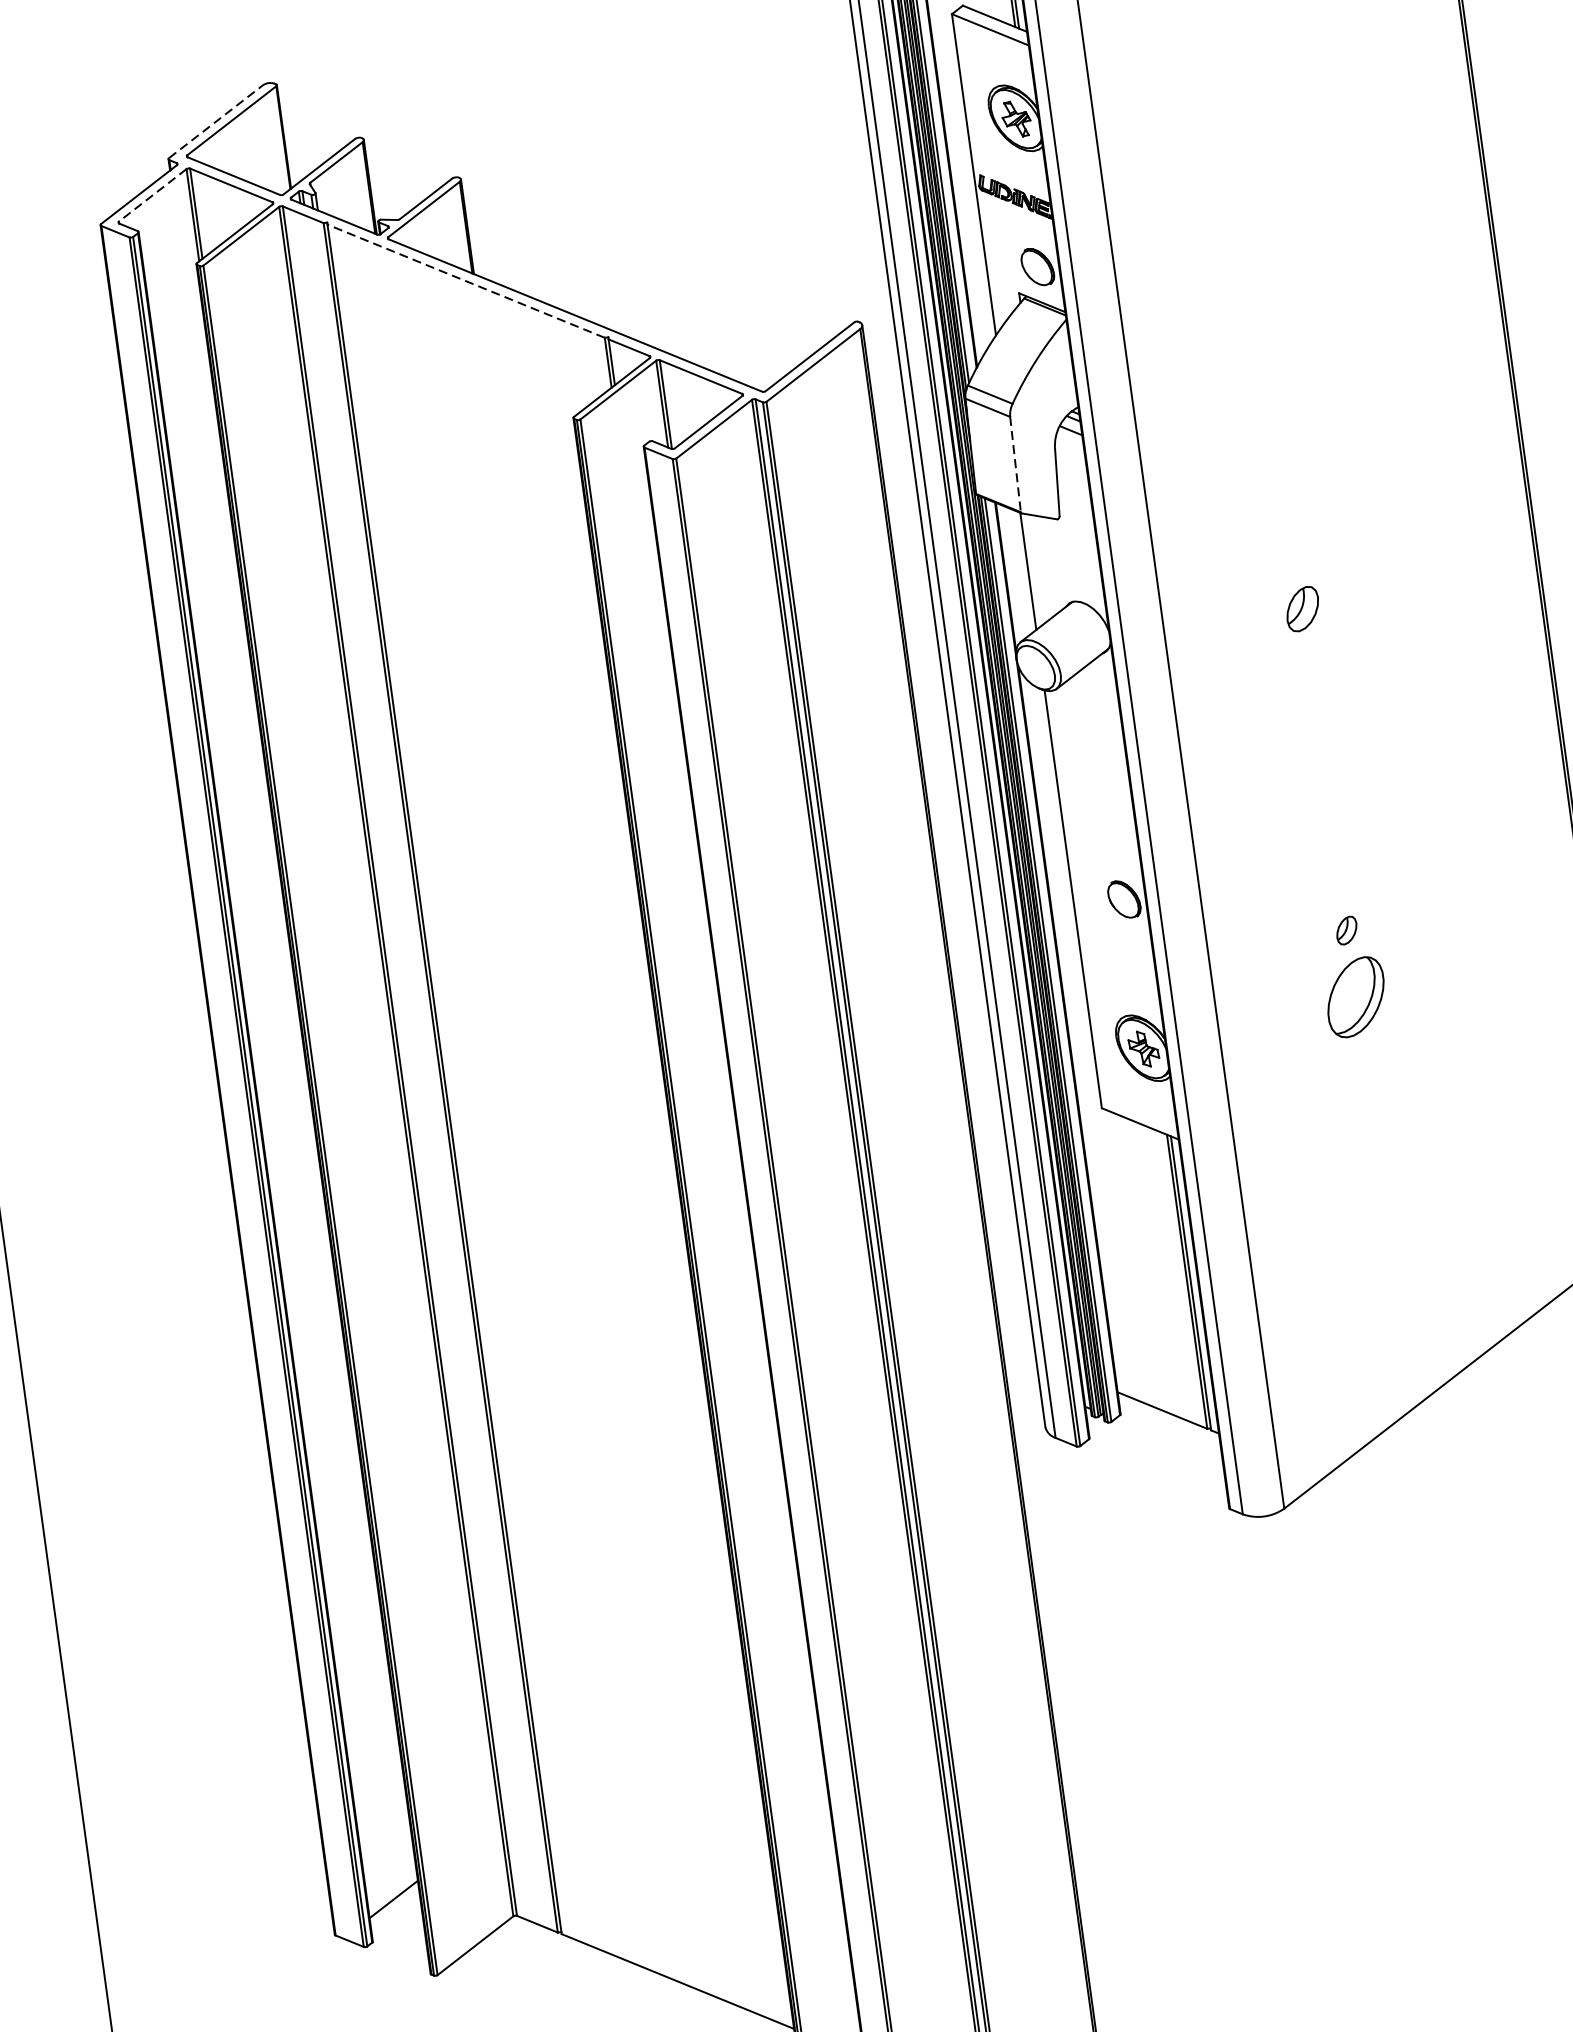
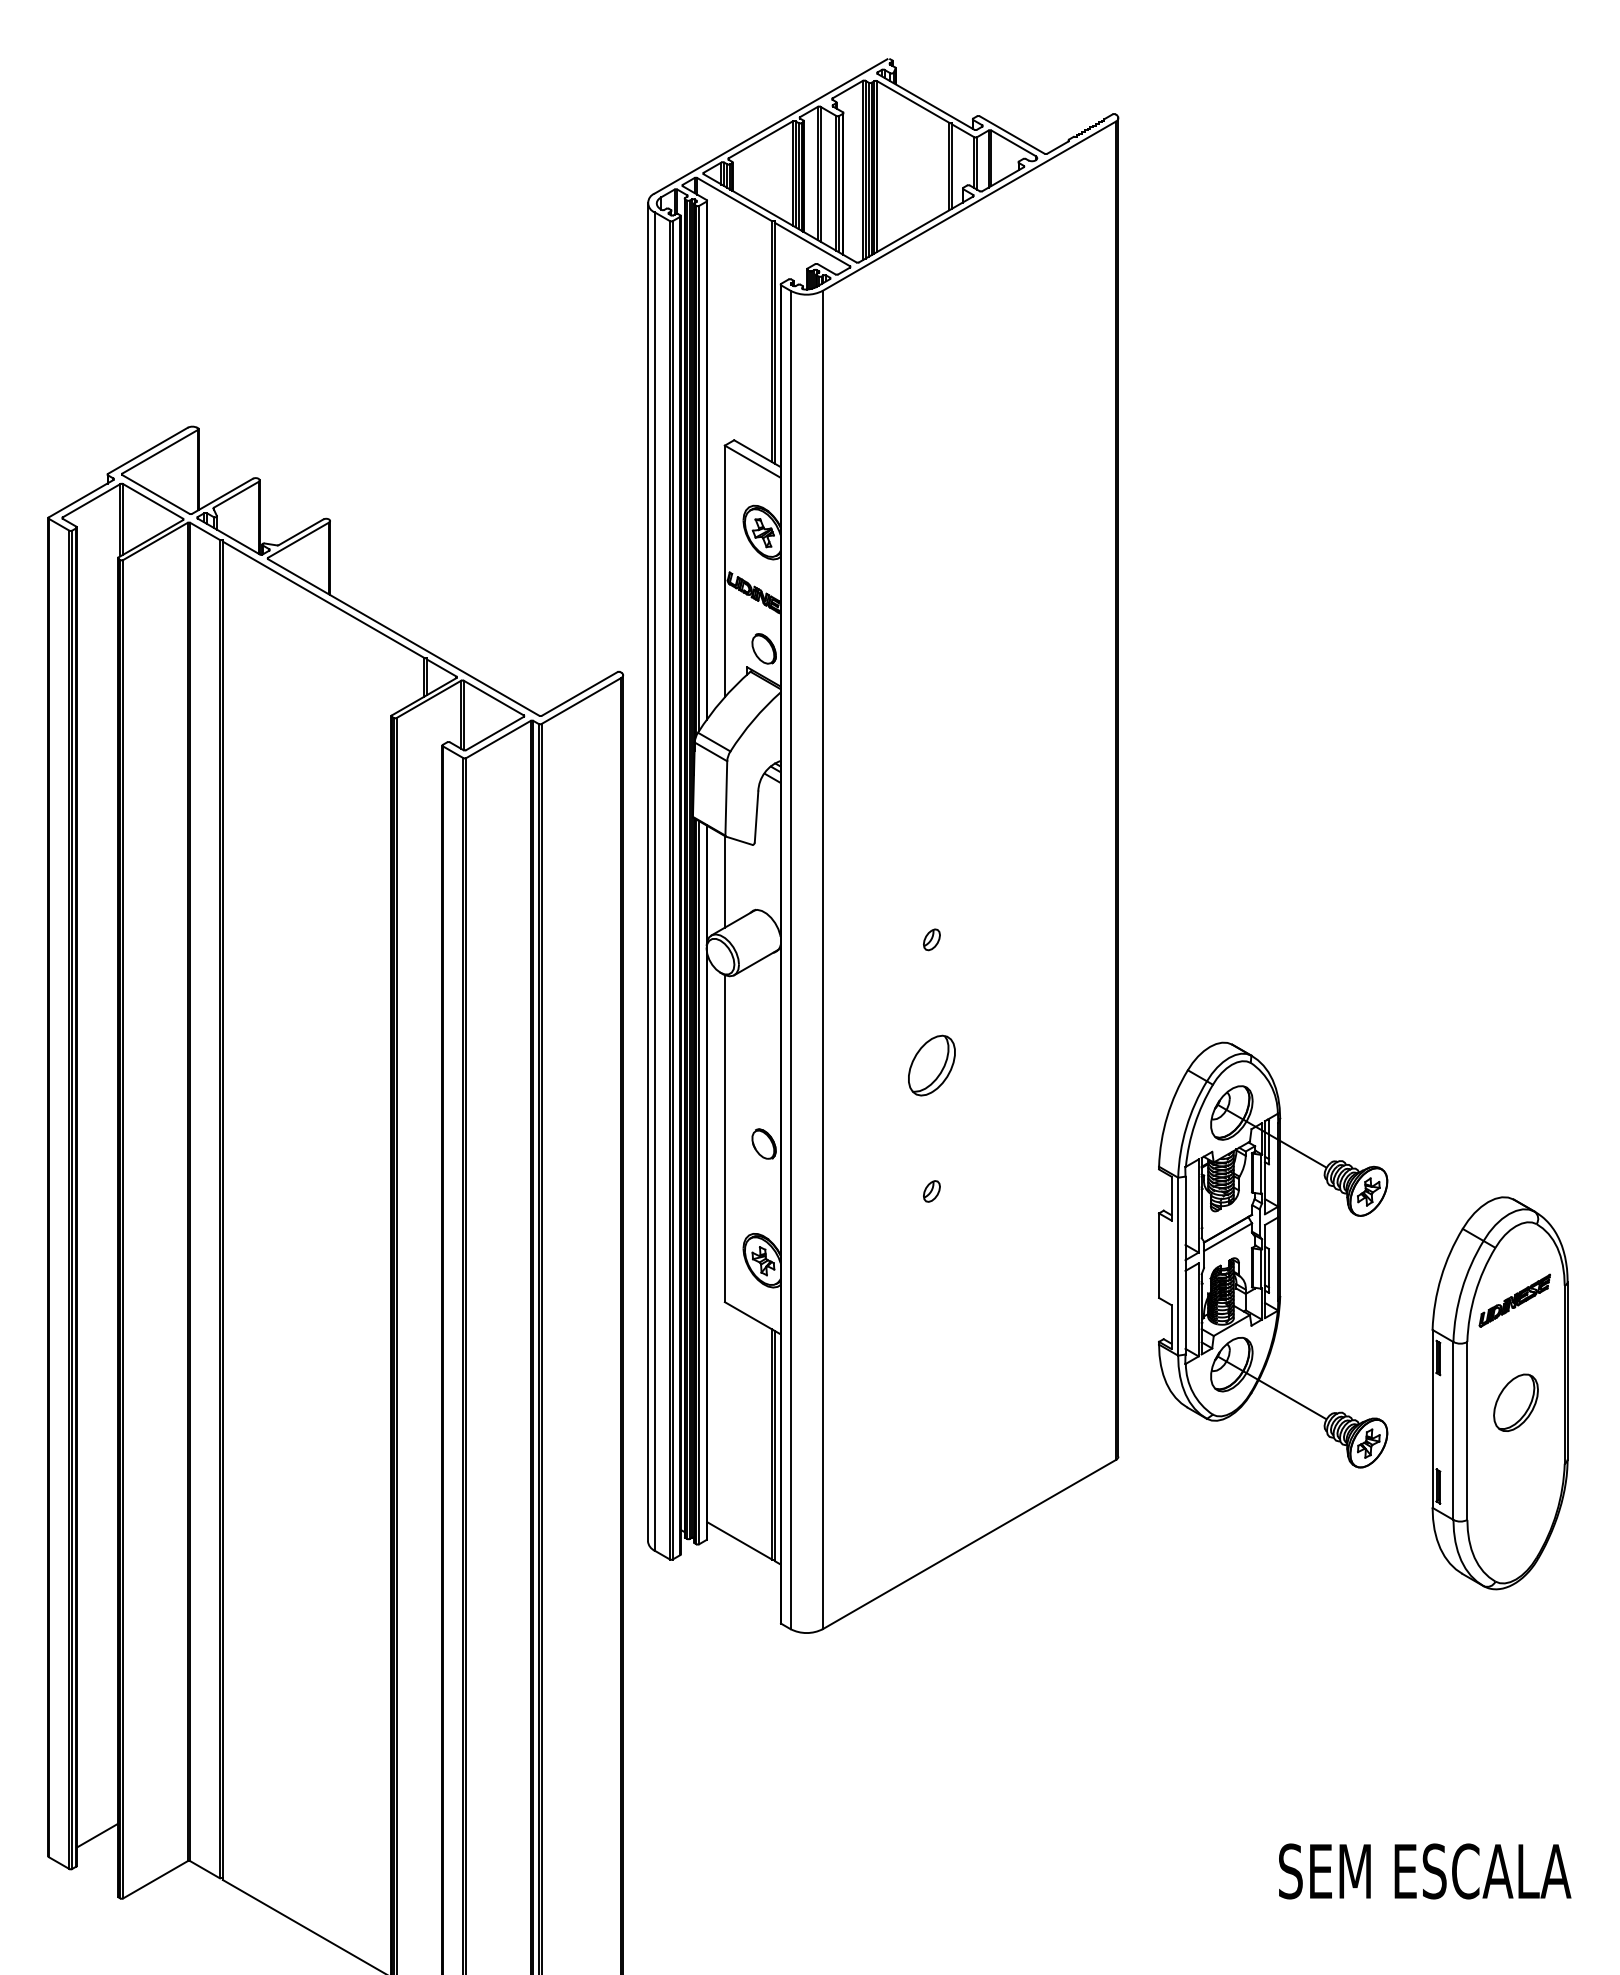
line: (216, 121) -> (148, 450), dashed -> solid
line: (152, 195) -> (91, 500), dashed -> solid
line: (466, 280) -> (323, 599), dashed -> solid
line: (1015, 464) -> (726, 798), dashed -> solid
part: (1302, 608) -> (931, 939), size x0.62
part: (1355, 997) -> (931, 1065), moved

